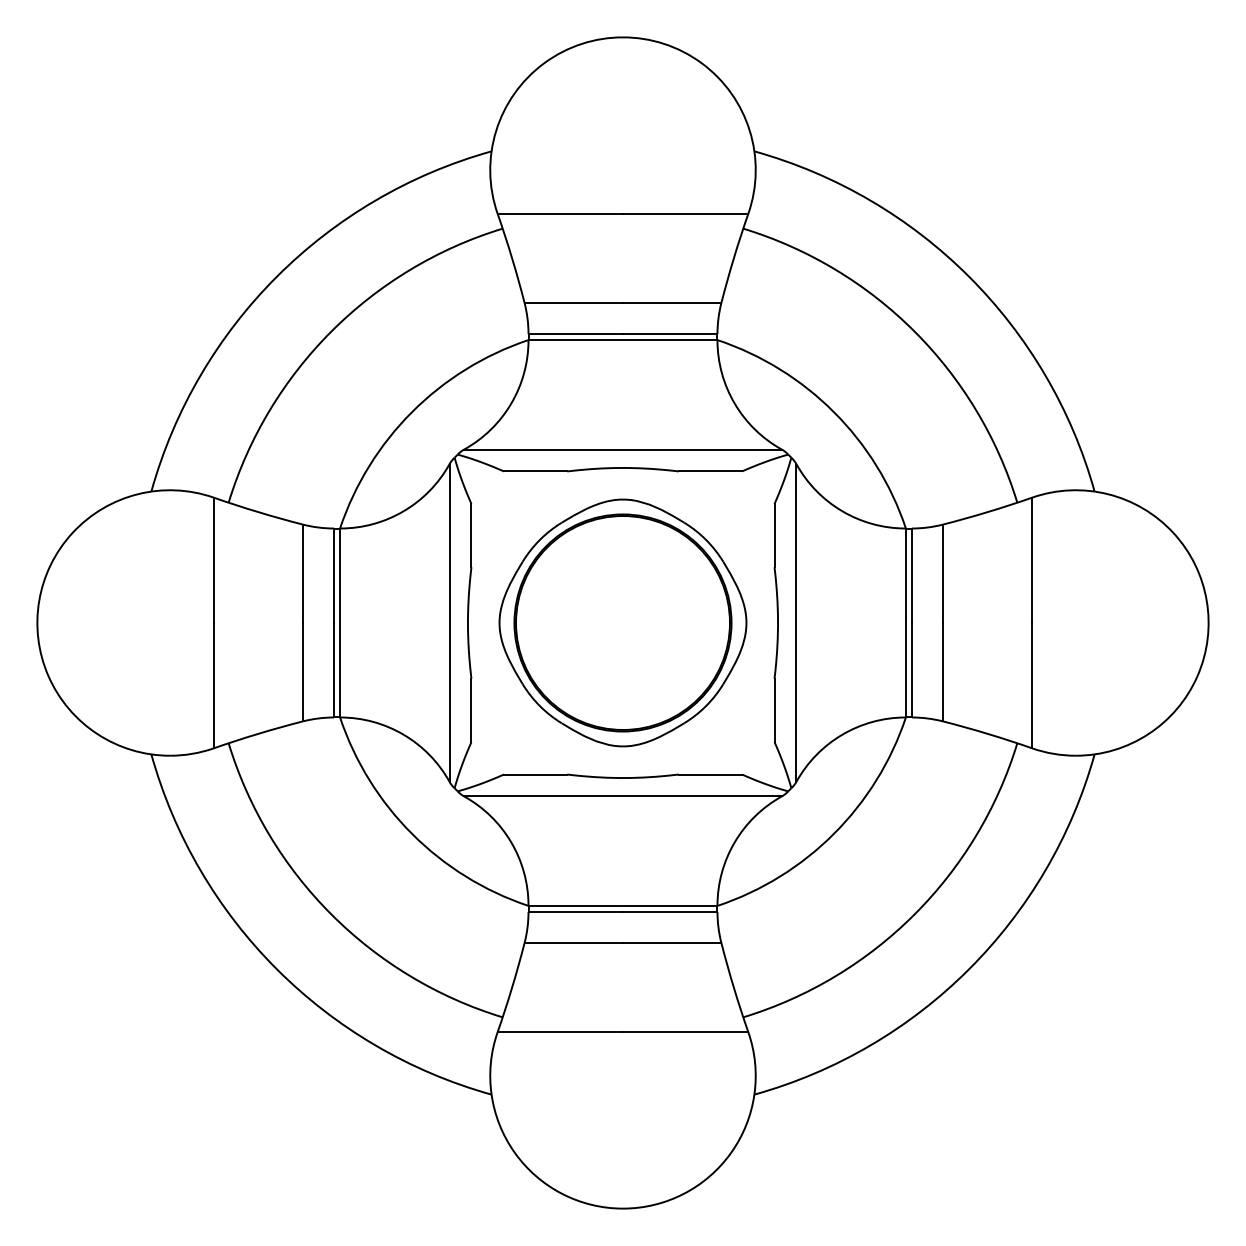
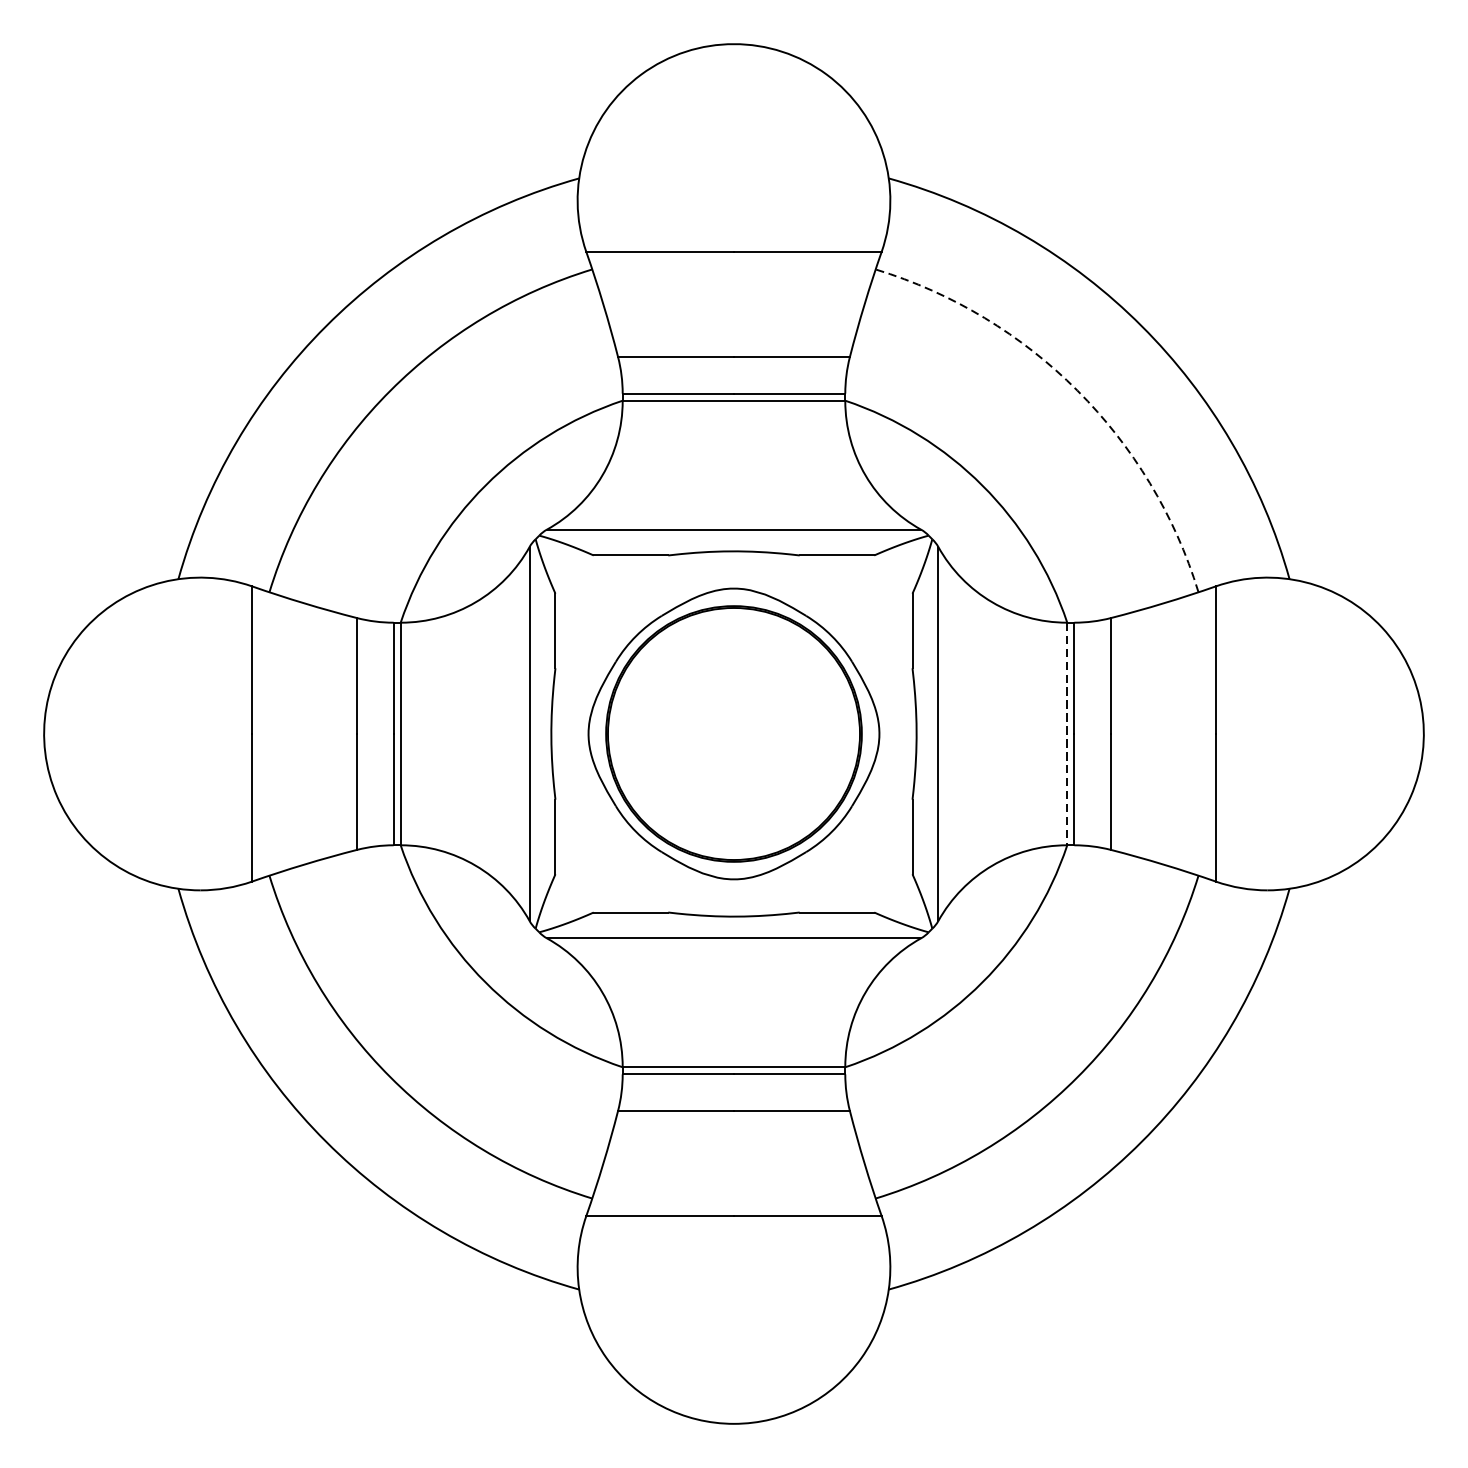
arc: (914, 331) -> (1077, 390), solid -> dashed
line: (905, 623) -> (1066, 734), solid -> dashed

